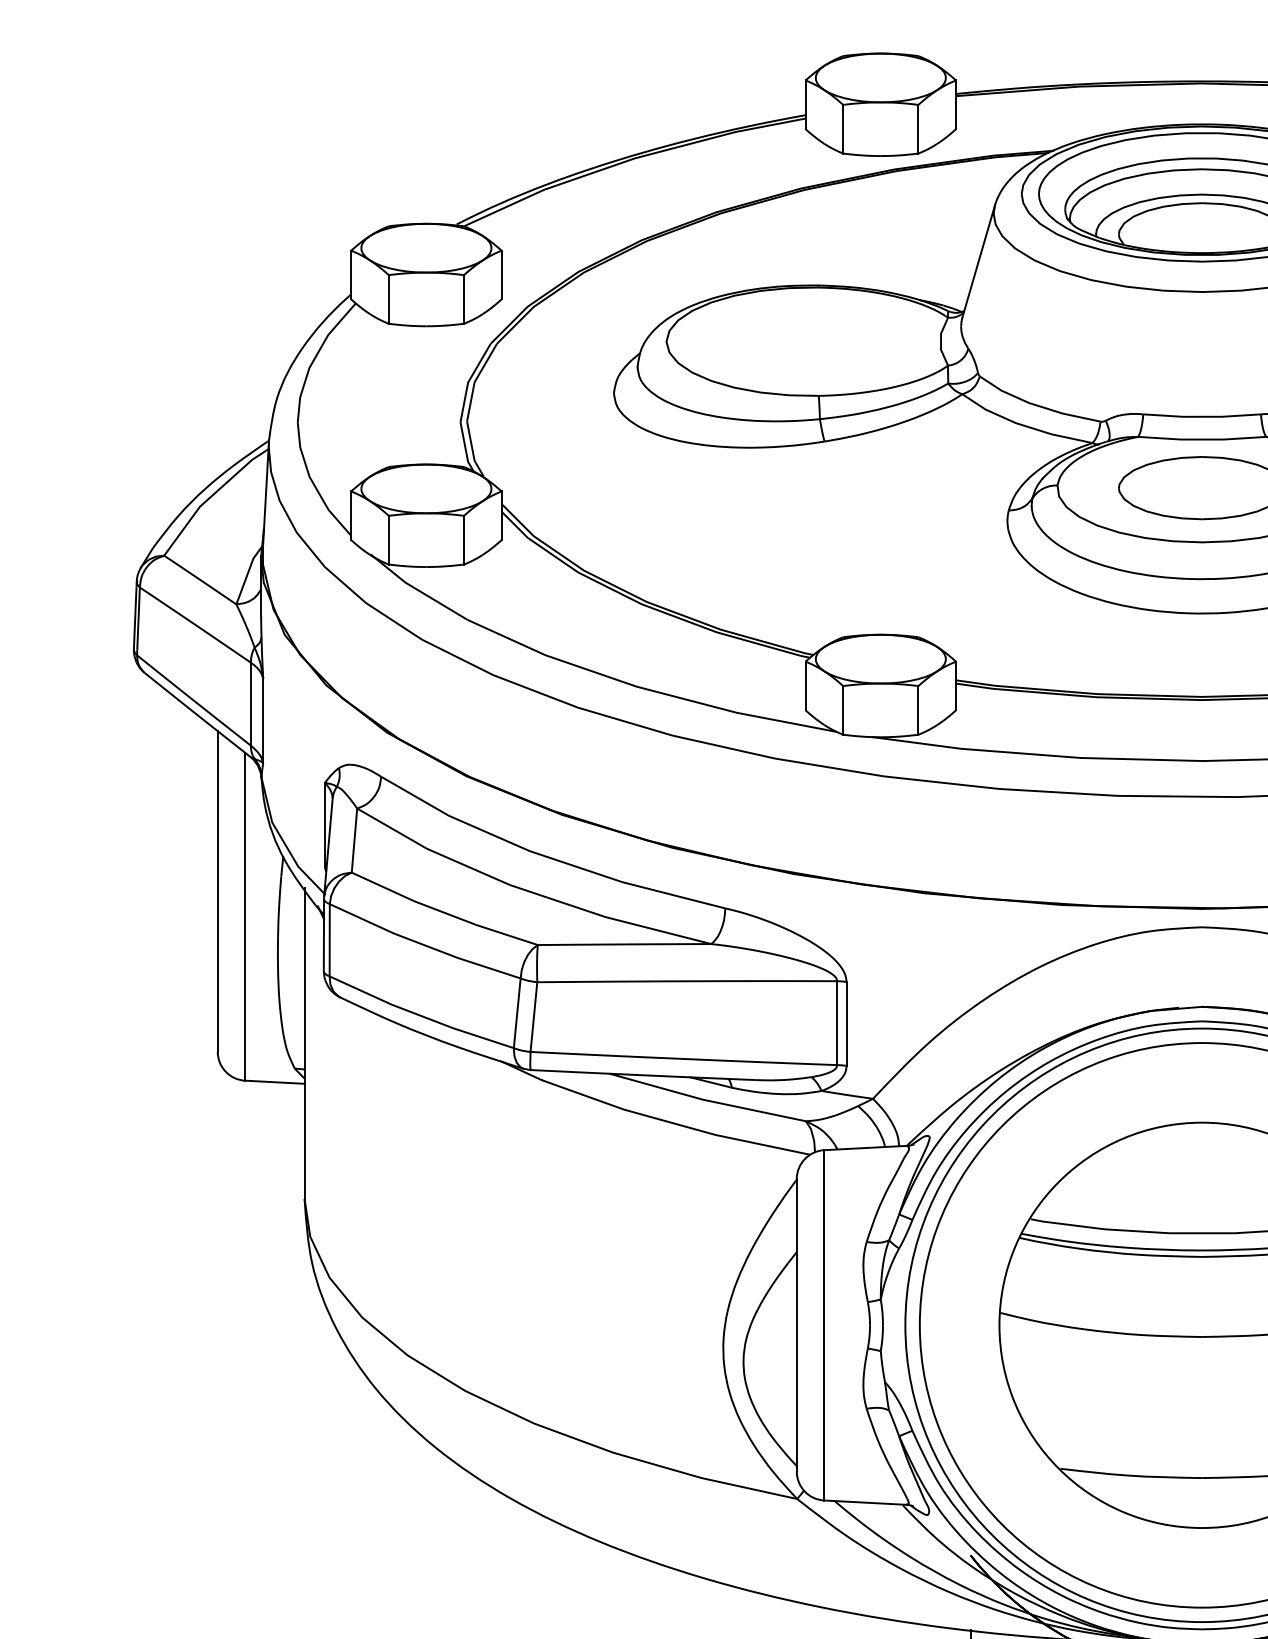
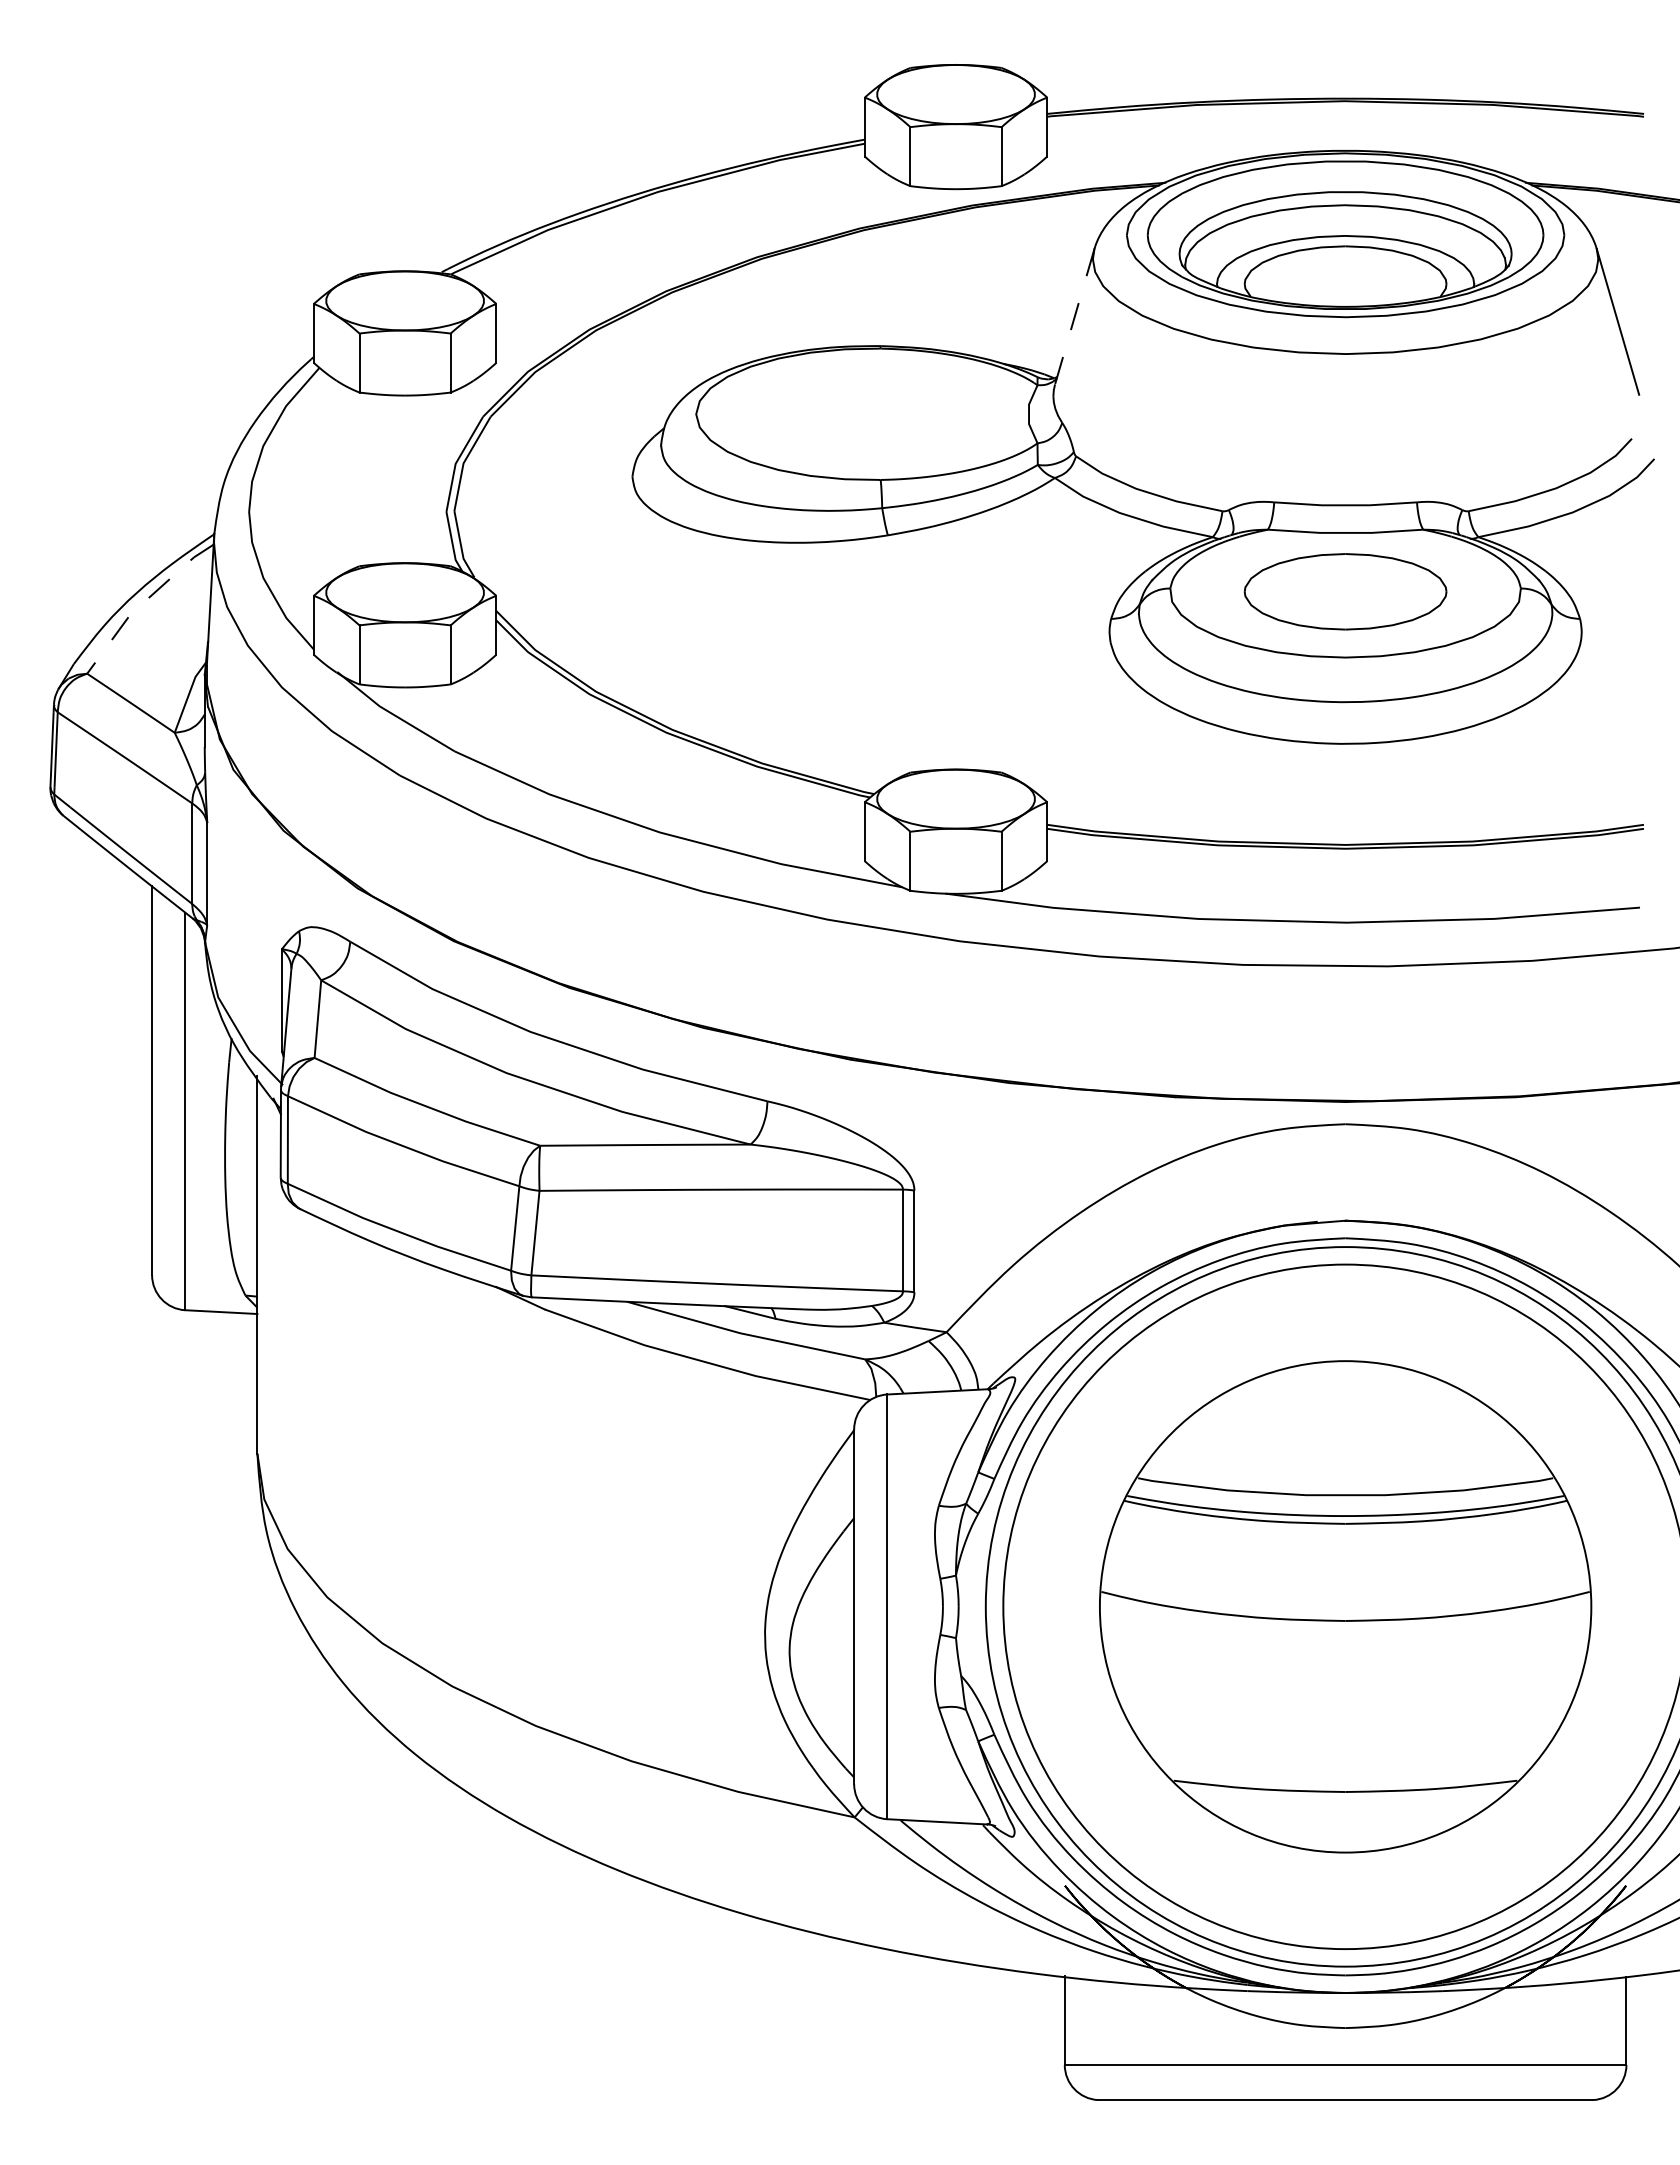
line: (978, 261) -> (1074, 317), solid -> dashed
line: (210, 496) -> (143, 602), solid -> dashed

